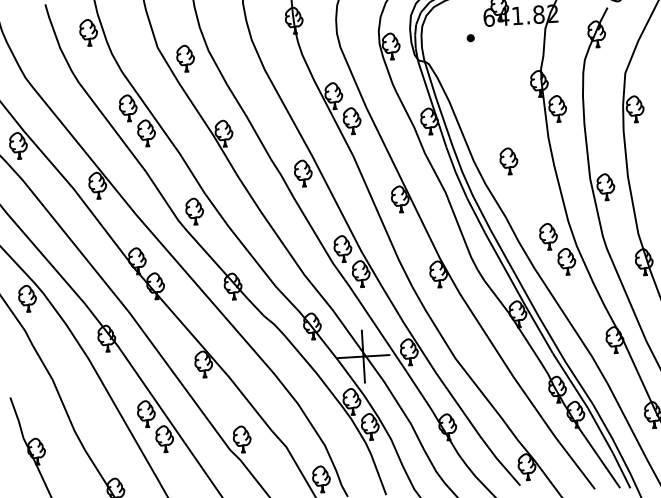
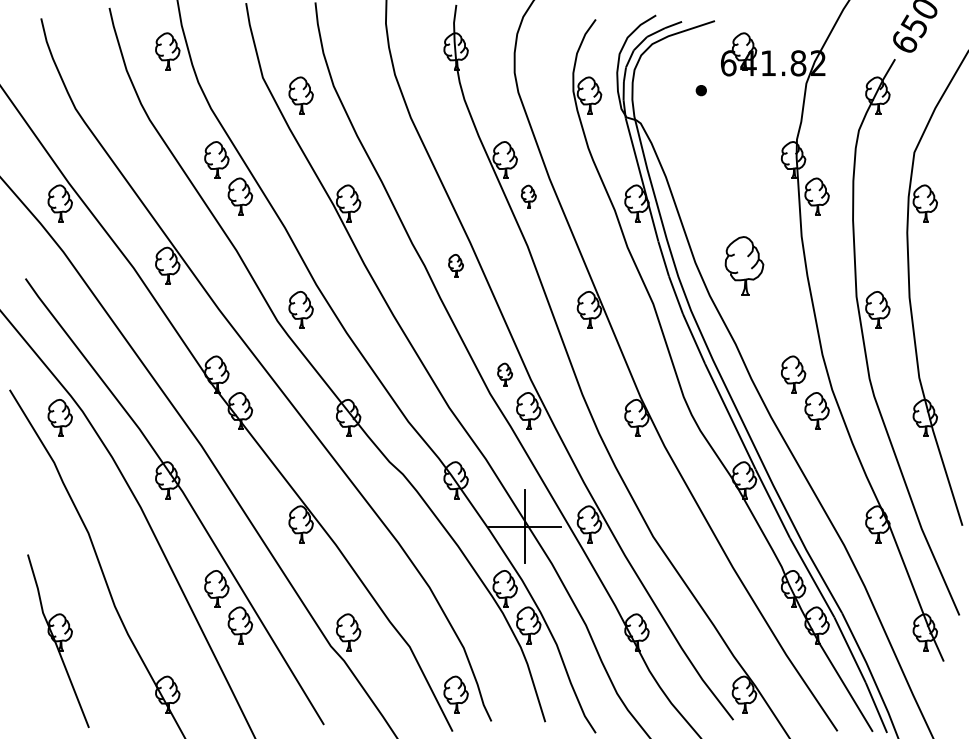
part: (352, 121) -> (528, 196), size x0.6
part: (508, 161) -> (744, 265), size x1.6
part: (302, 173) -> (455, 265), size x0.6
part: (342, 248) -> (504, 374), size x0.6

